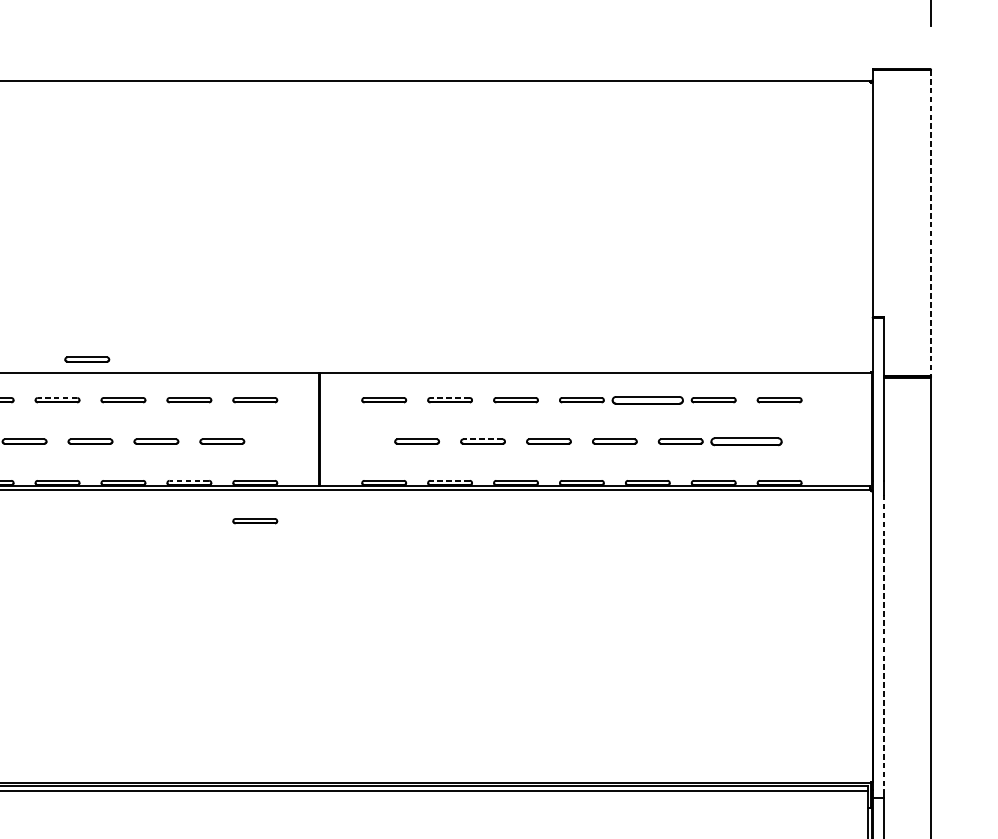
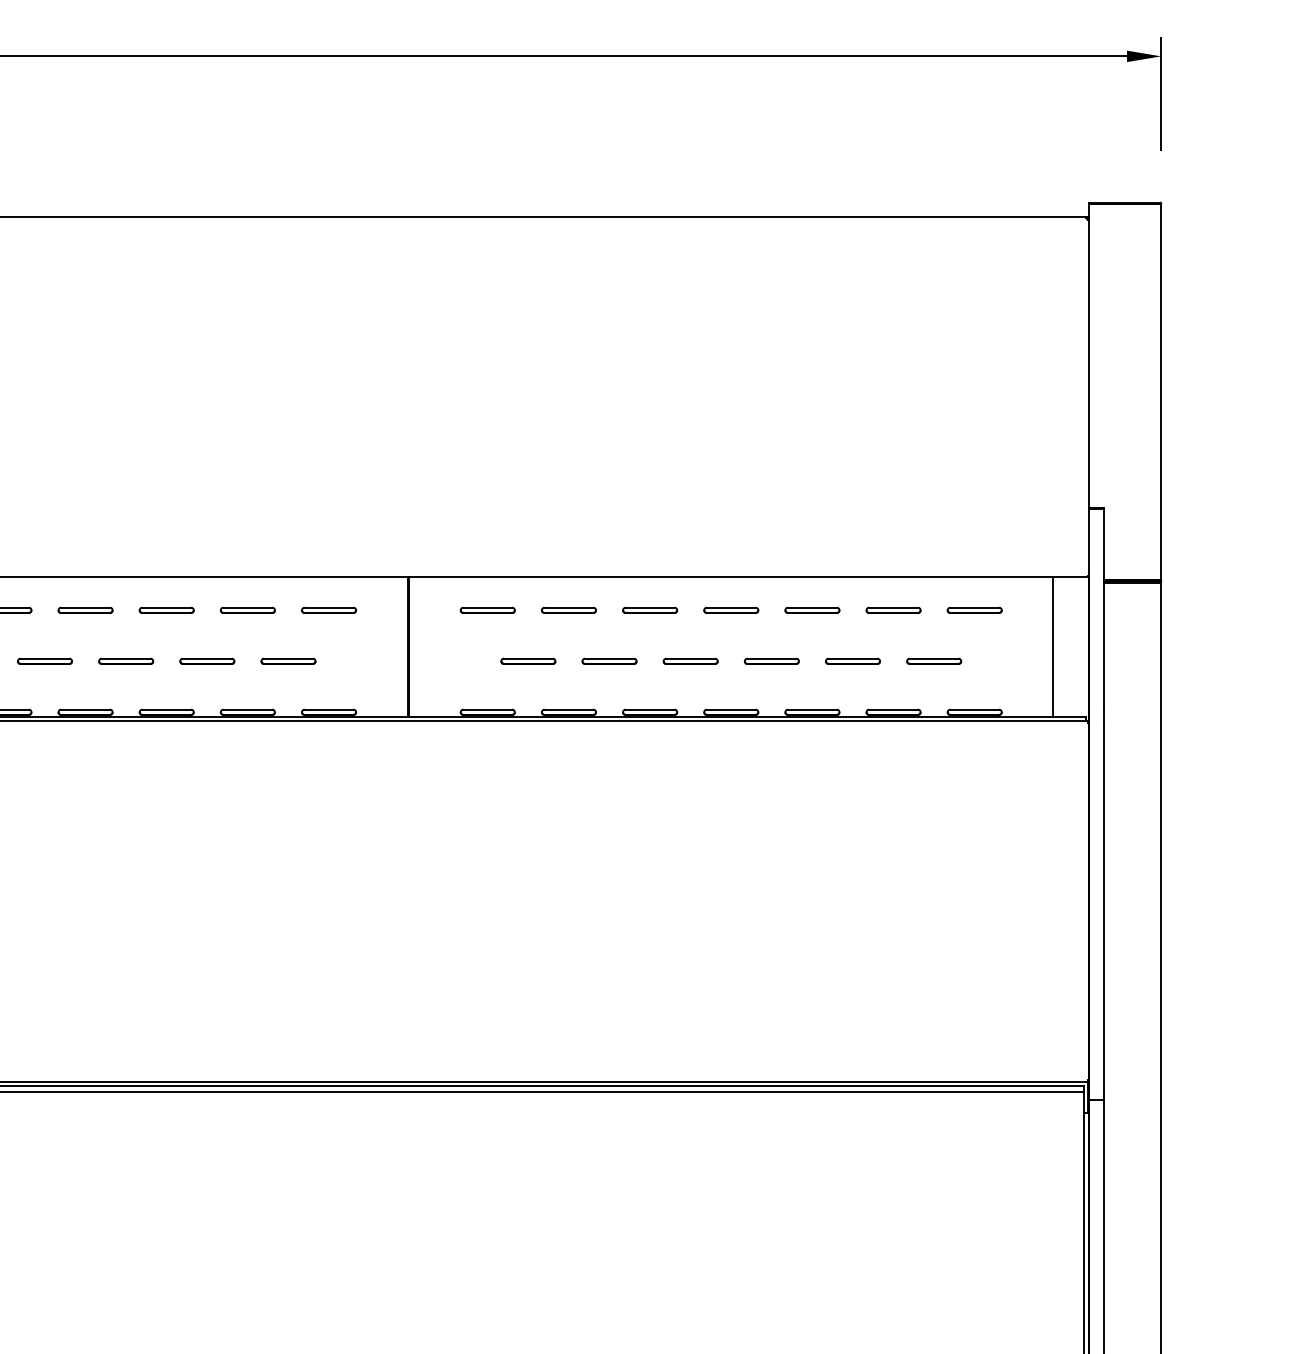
line: (931, 223) -> (1161, 392), dashed -> solid
part: (87, 358) -> (122, 559), removed
line: (57, 397) -> (85, 607), dashed -> solid
line: (449, 397) -> (568, 607), dashed -> solid
part: (647, 399) -> (812, 609), size x0.62
line: (843, 429) -> (1053, 646), added
line: (483, 439) -> (609, 658), dashed -> solid
part: (746, 440) -> (934, 660), size x0.62
line: (189, 480) -> (247, 709), dashed -> solid
line: (449, 480) -> (568, 709), dashed -> solid
part: (254, 520) -> (328, 758), removed
line: (884, 642) -> (1103, 908), dashed -> solid

